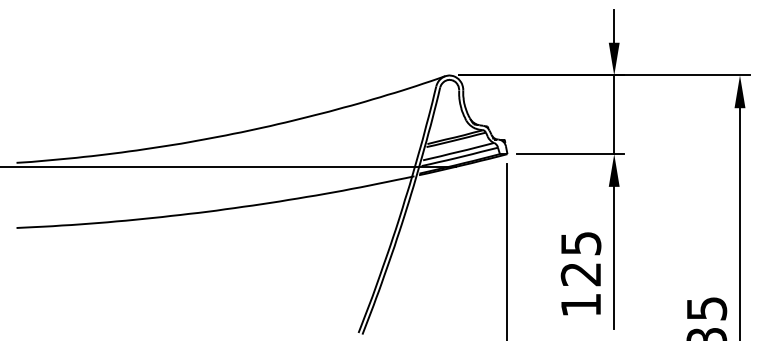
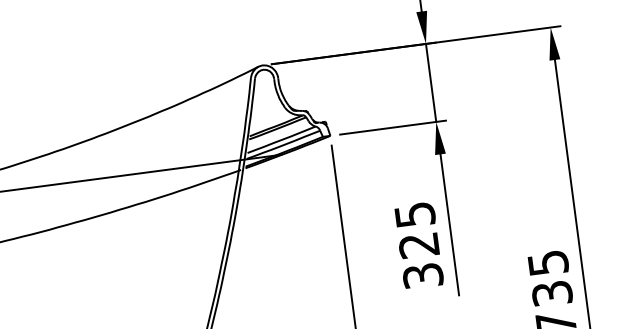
text: (580, 304) -> (422, 275), 125 -> 325

